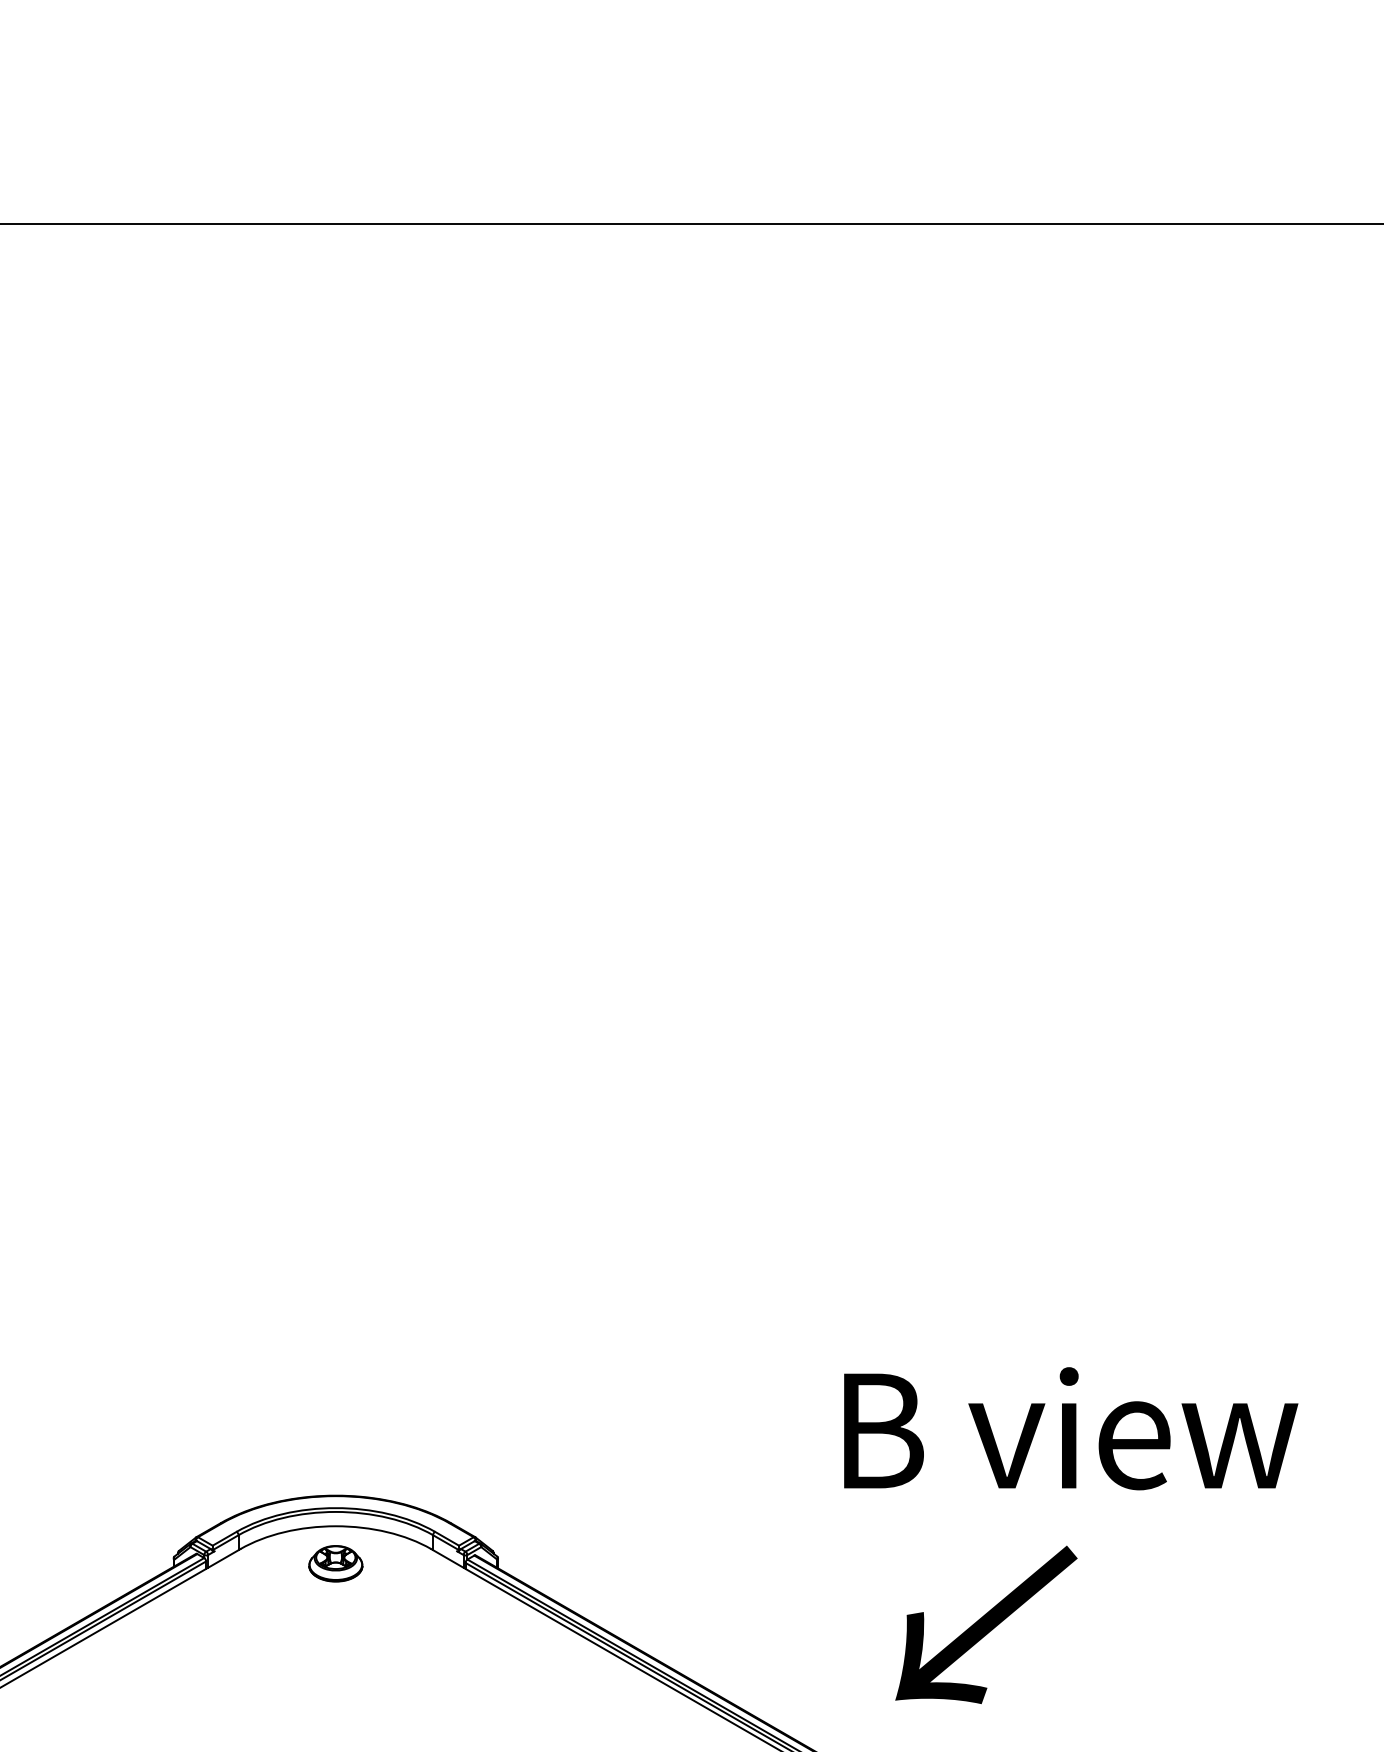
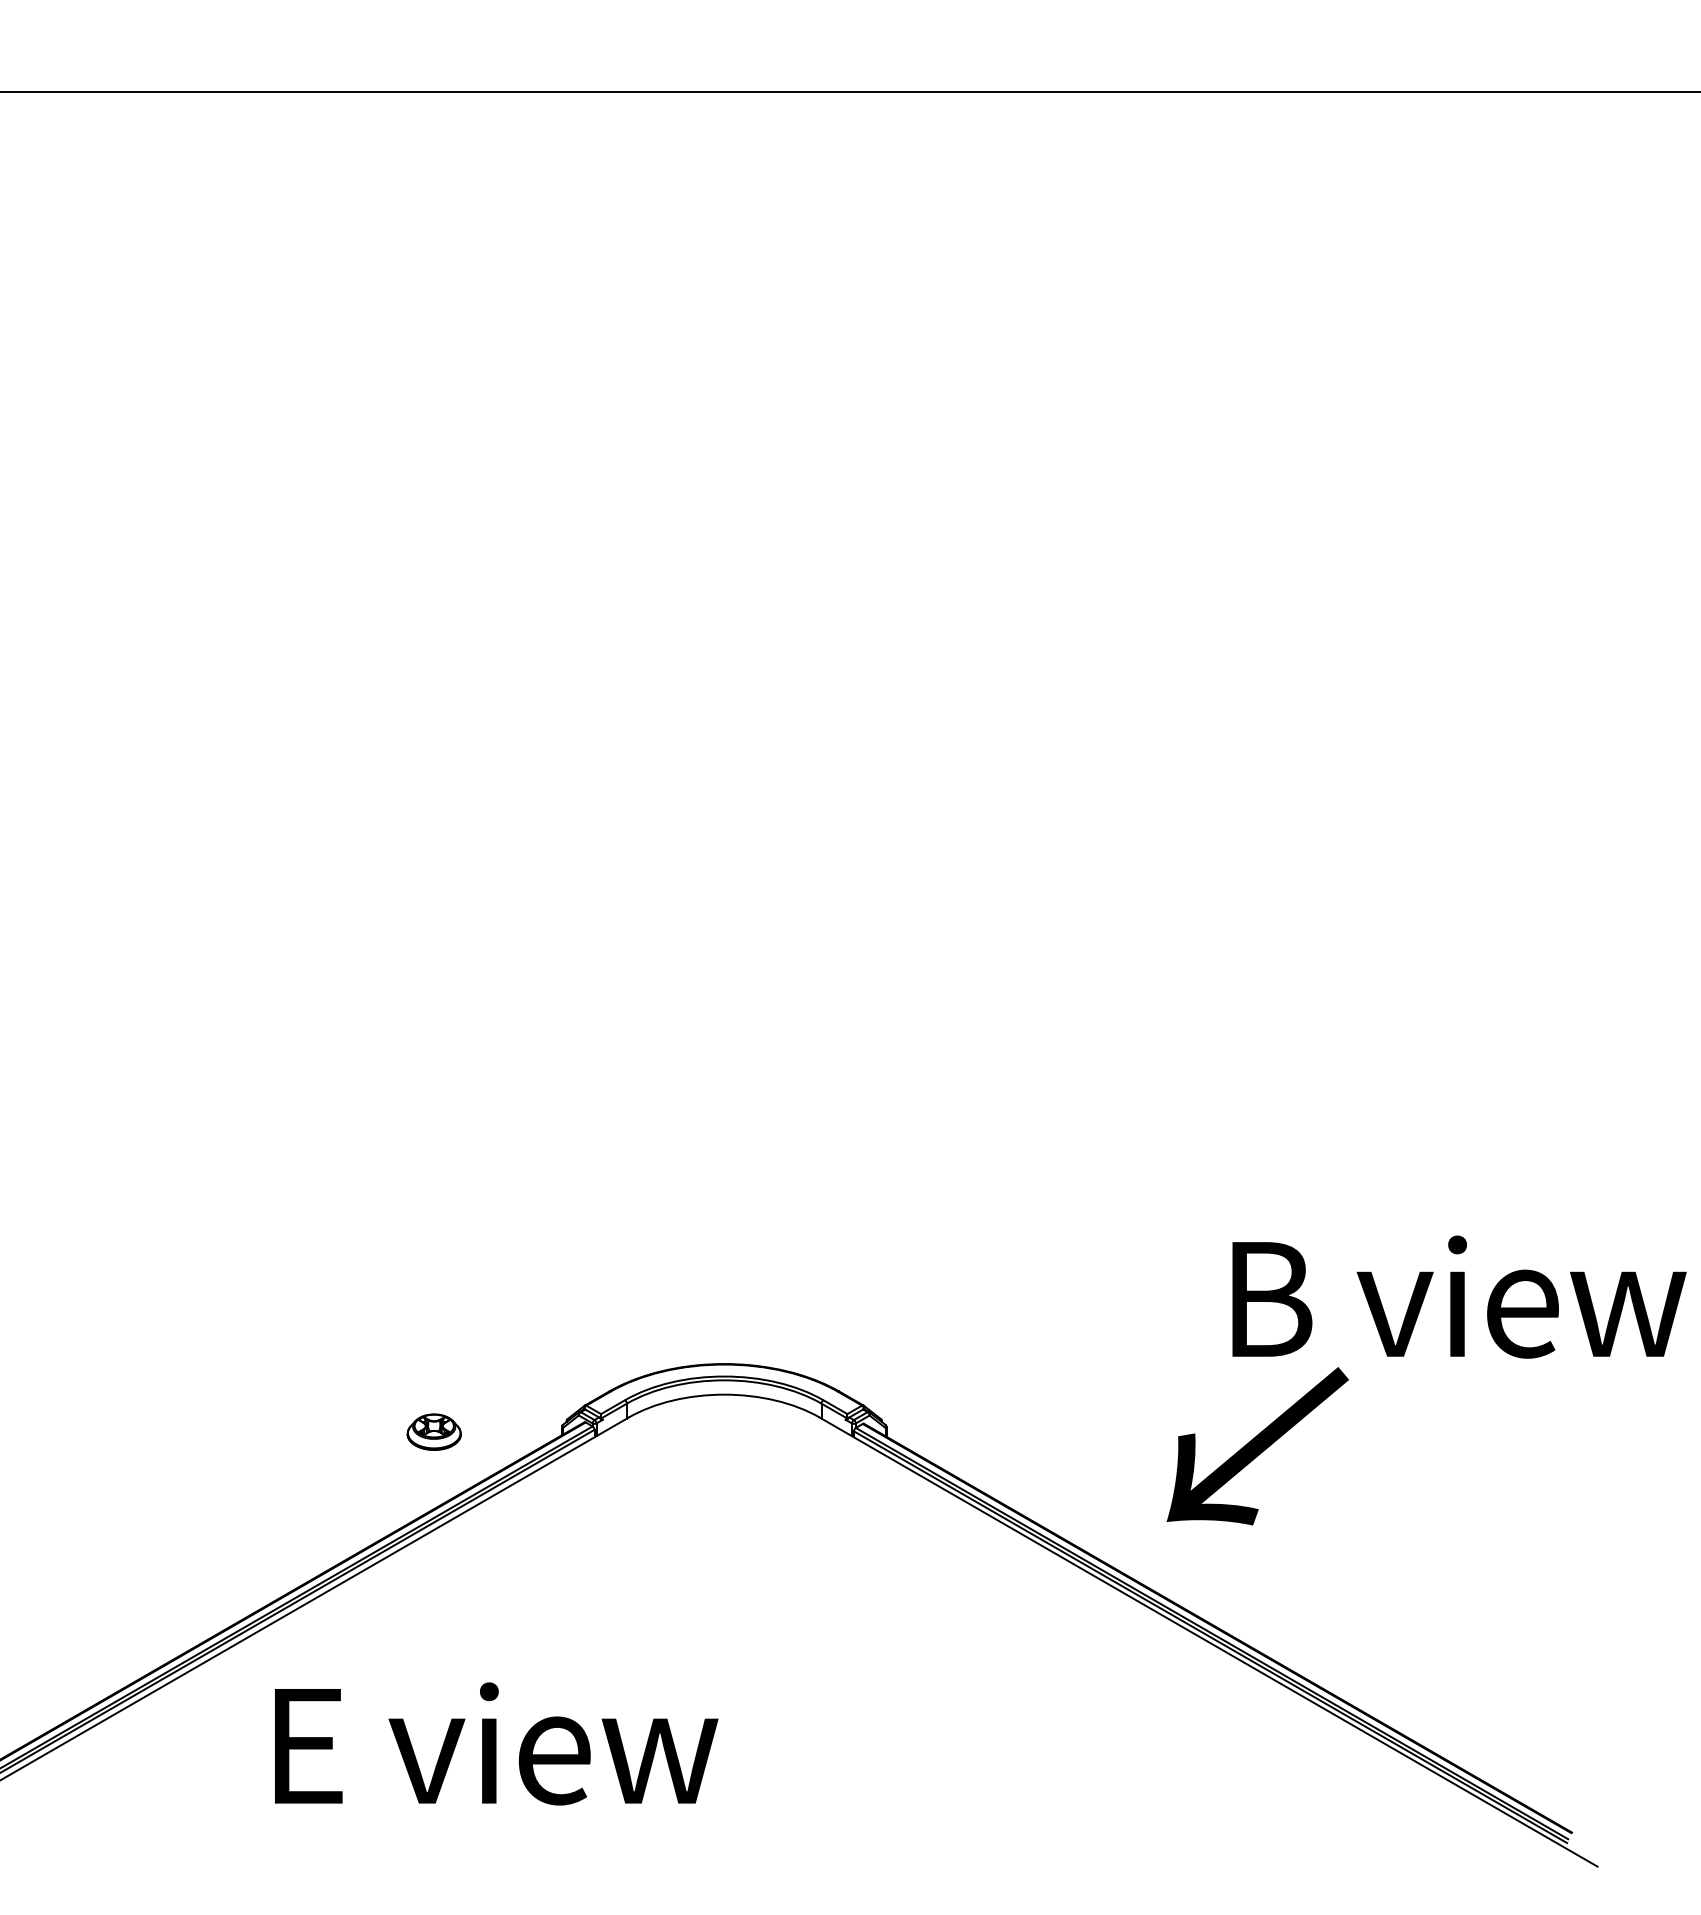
part: (335, 1563) -> (433, 1431), moved
text: (986, 1625) -> (1257, 1446), moved

